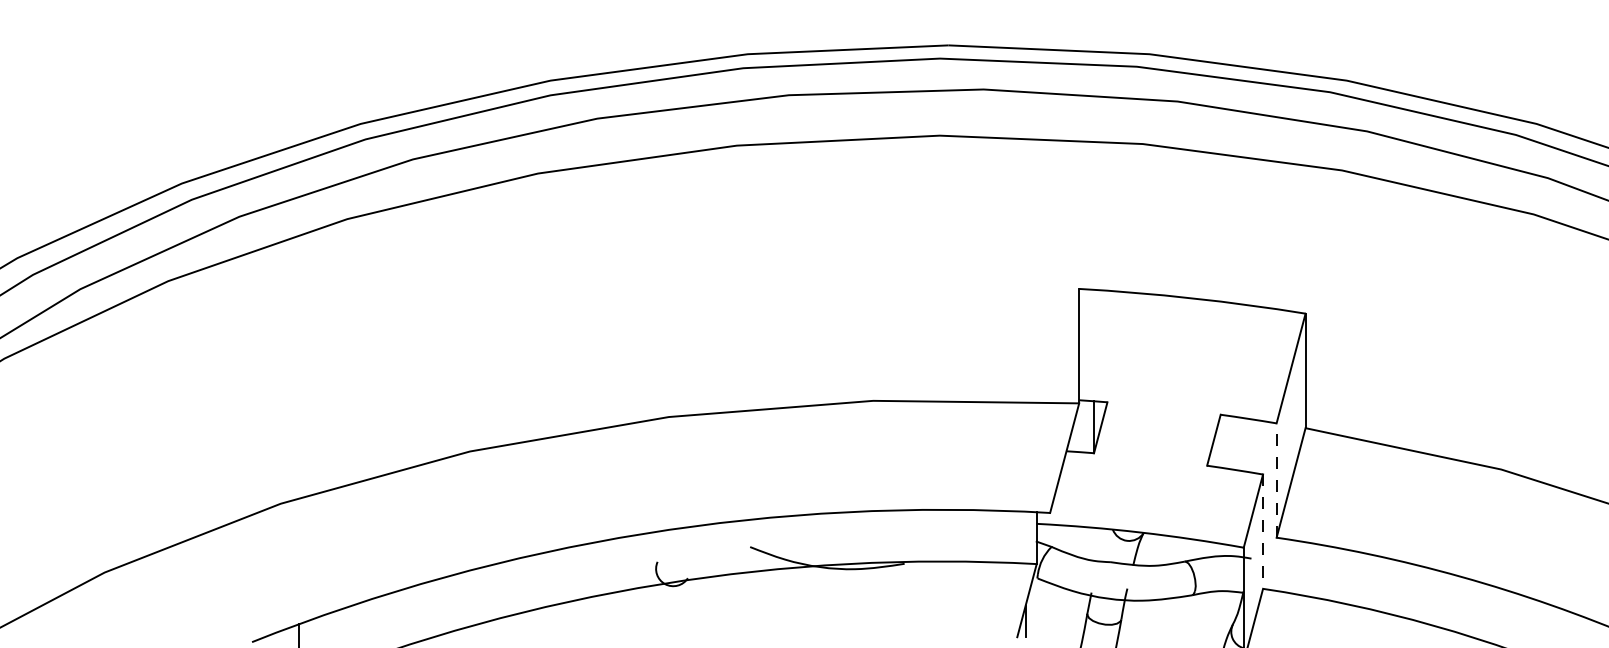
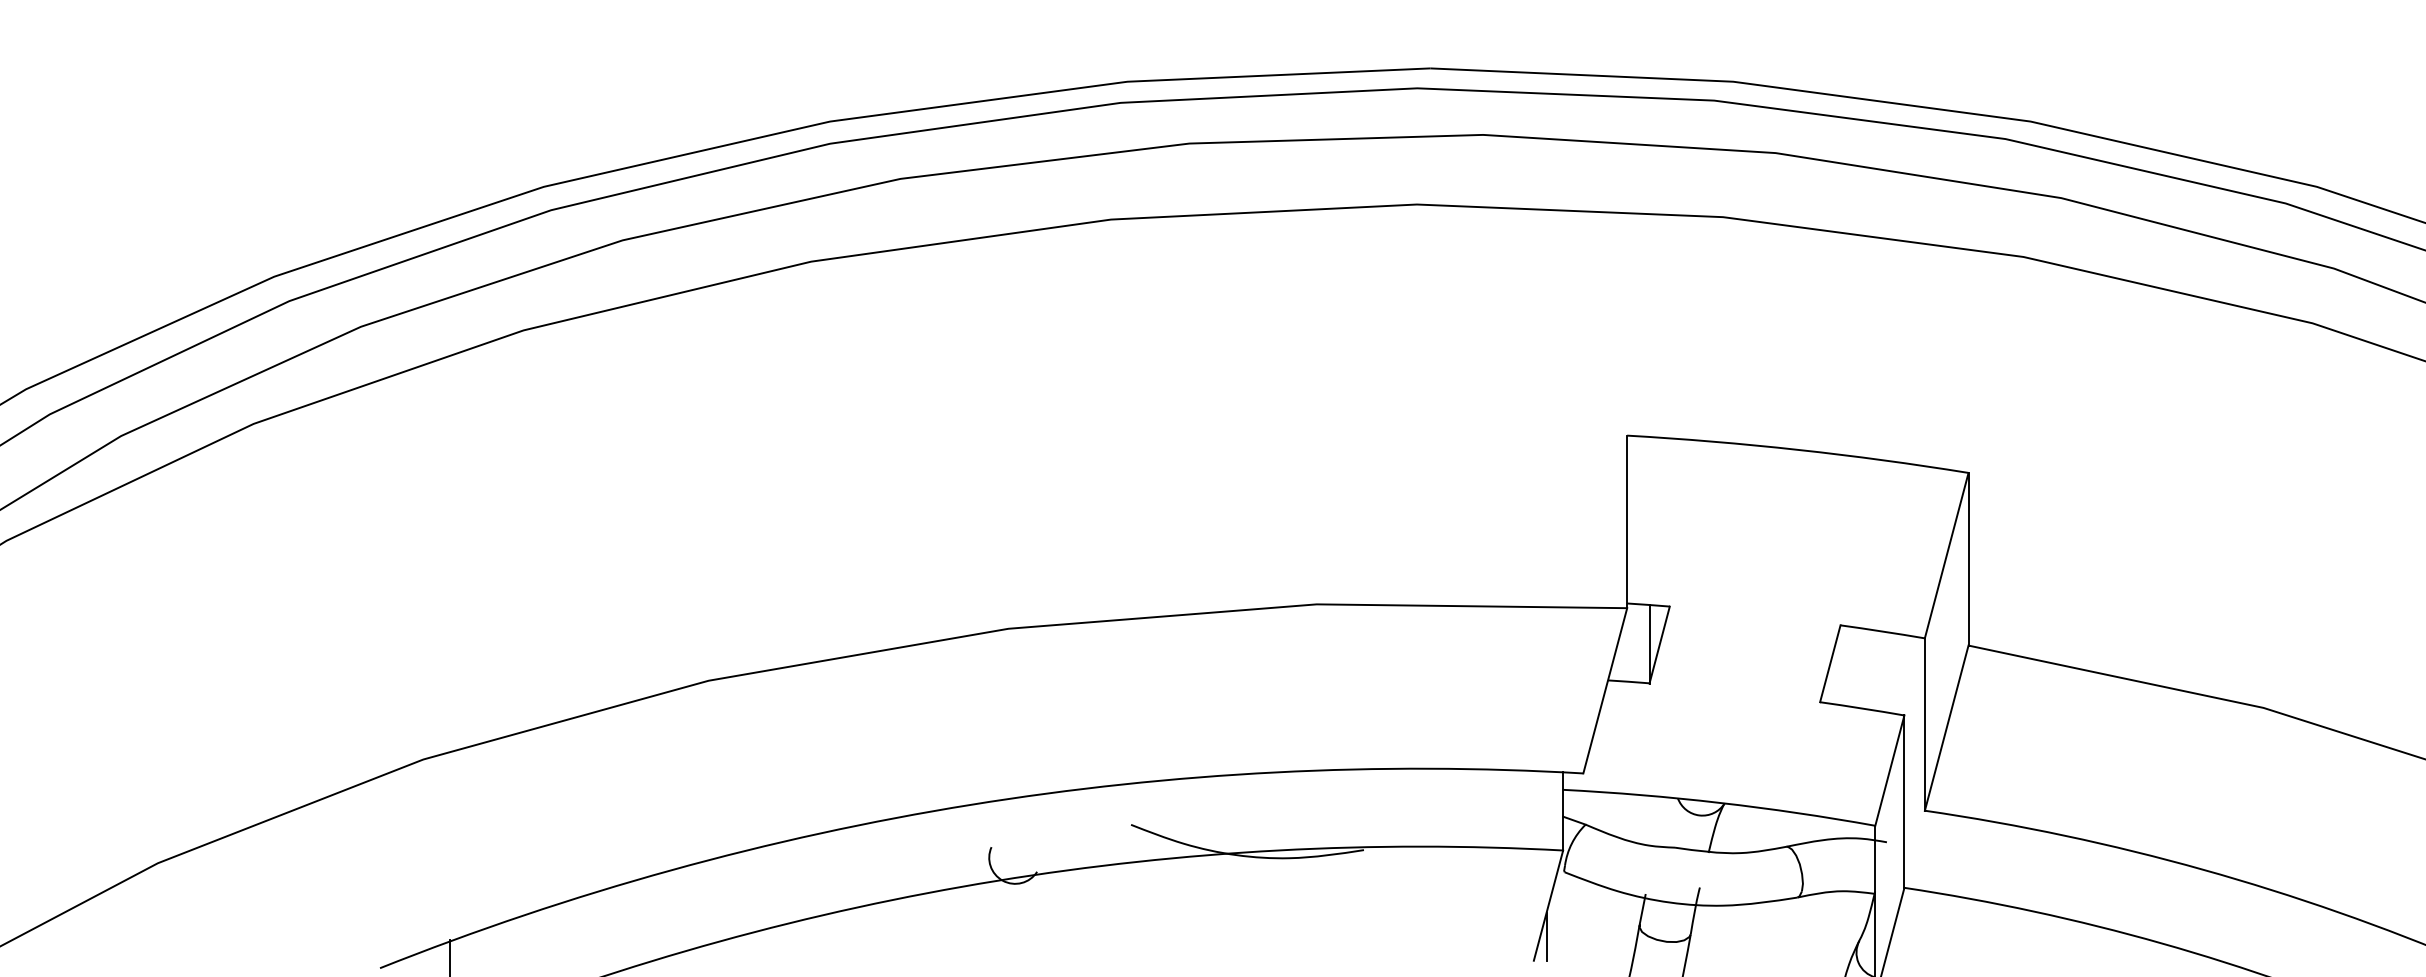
line: (1276, 480) -> (1924, 724), dashed -> solid
line: (1263, 532) -> (1905, 802), dashed -> solid

